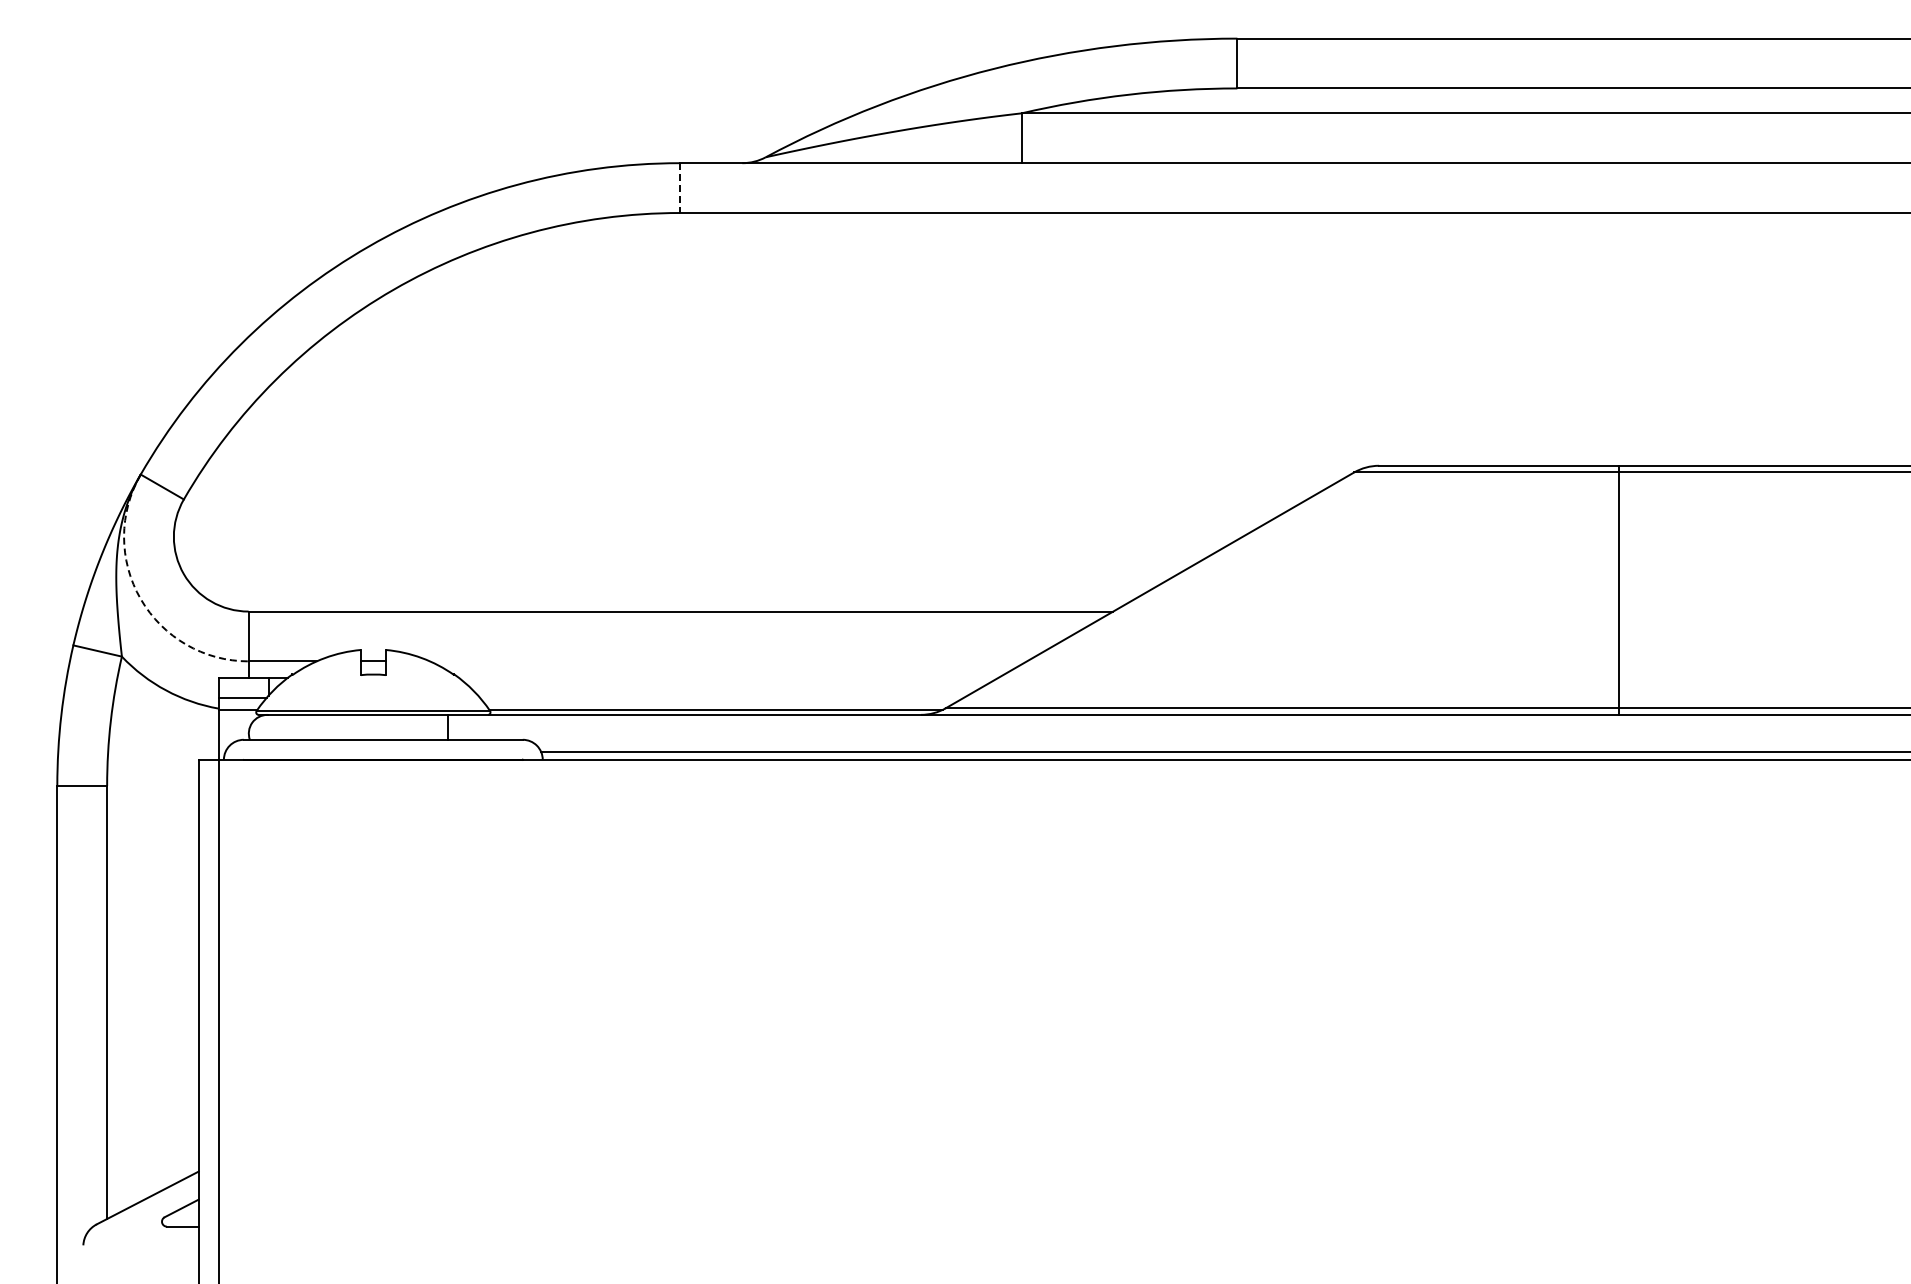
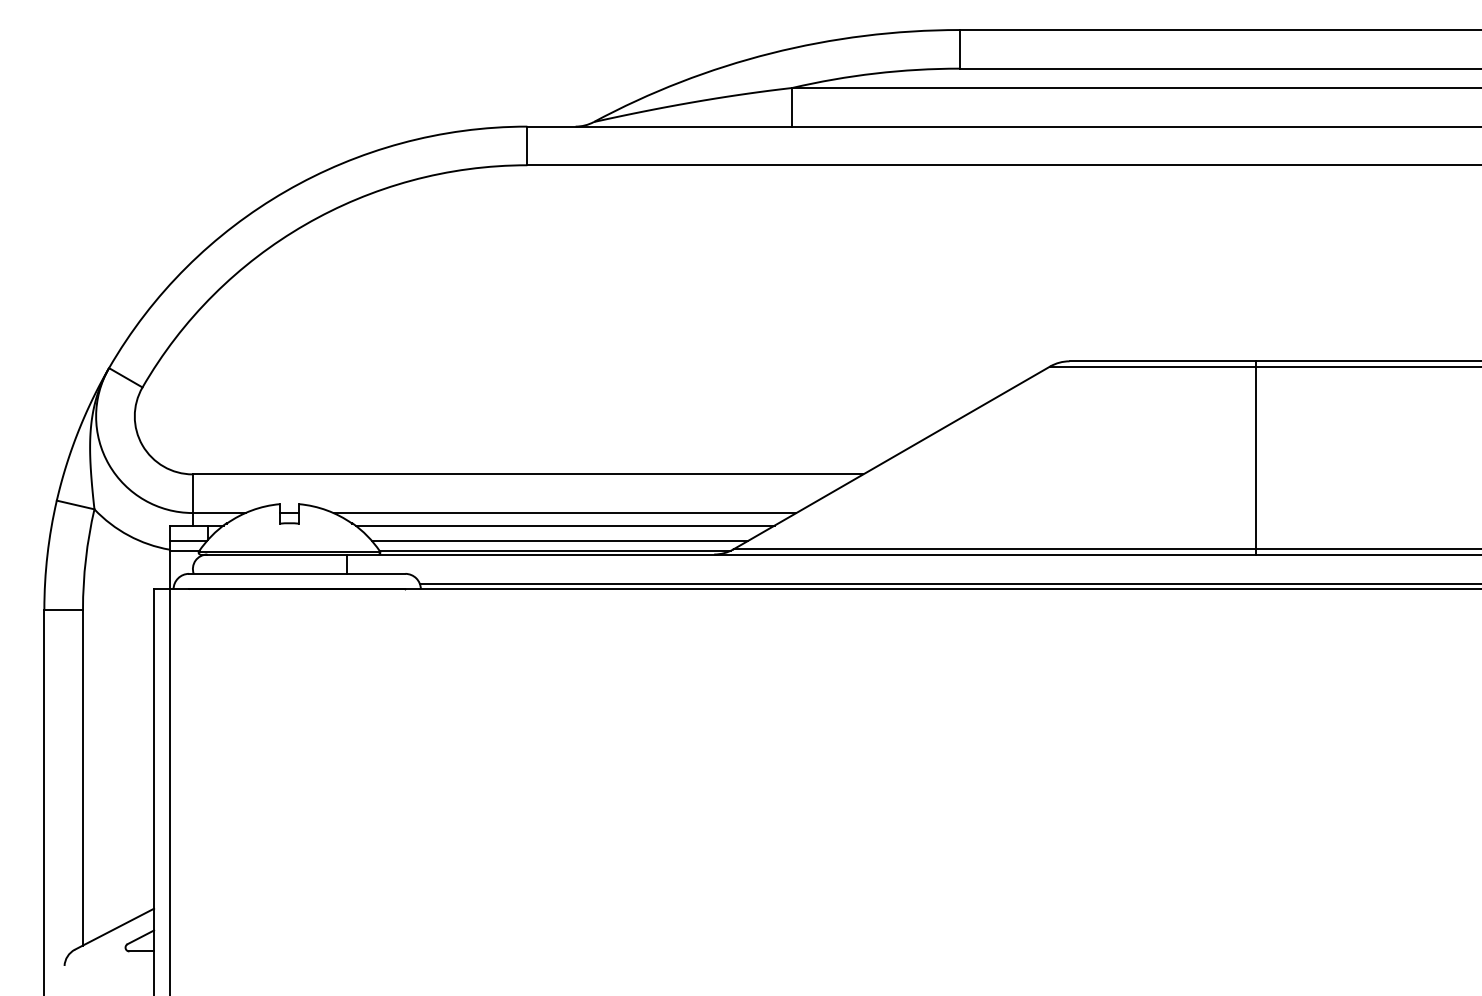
line: (680, 188) -> (527, 146), dashed -> solid
arc: (140, 599) -> (108, 465), dashed -> solid
line: (728, 661) -> (564, 513), added
line: (728, 677) -> (564, 525), added
line: (721, 697) -> (559, 541), added

